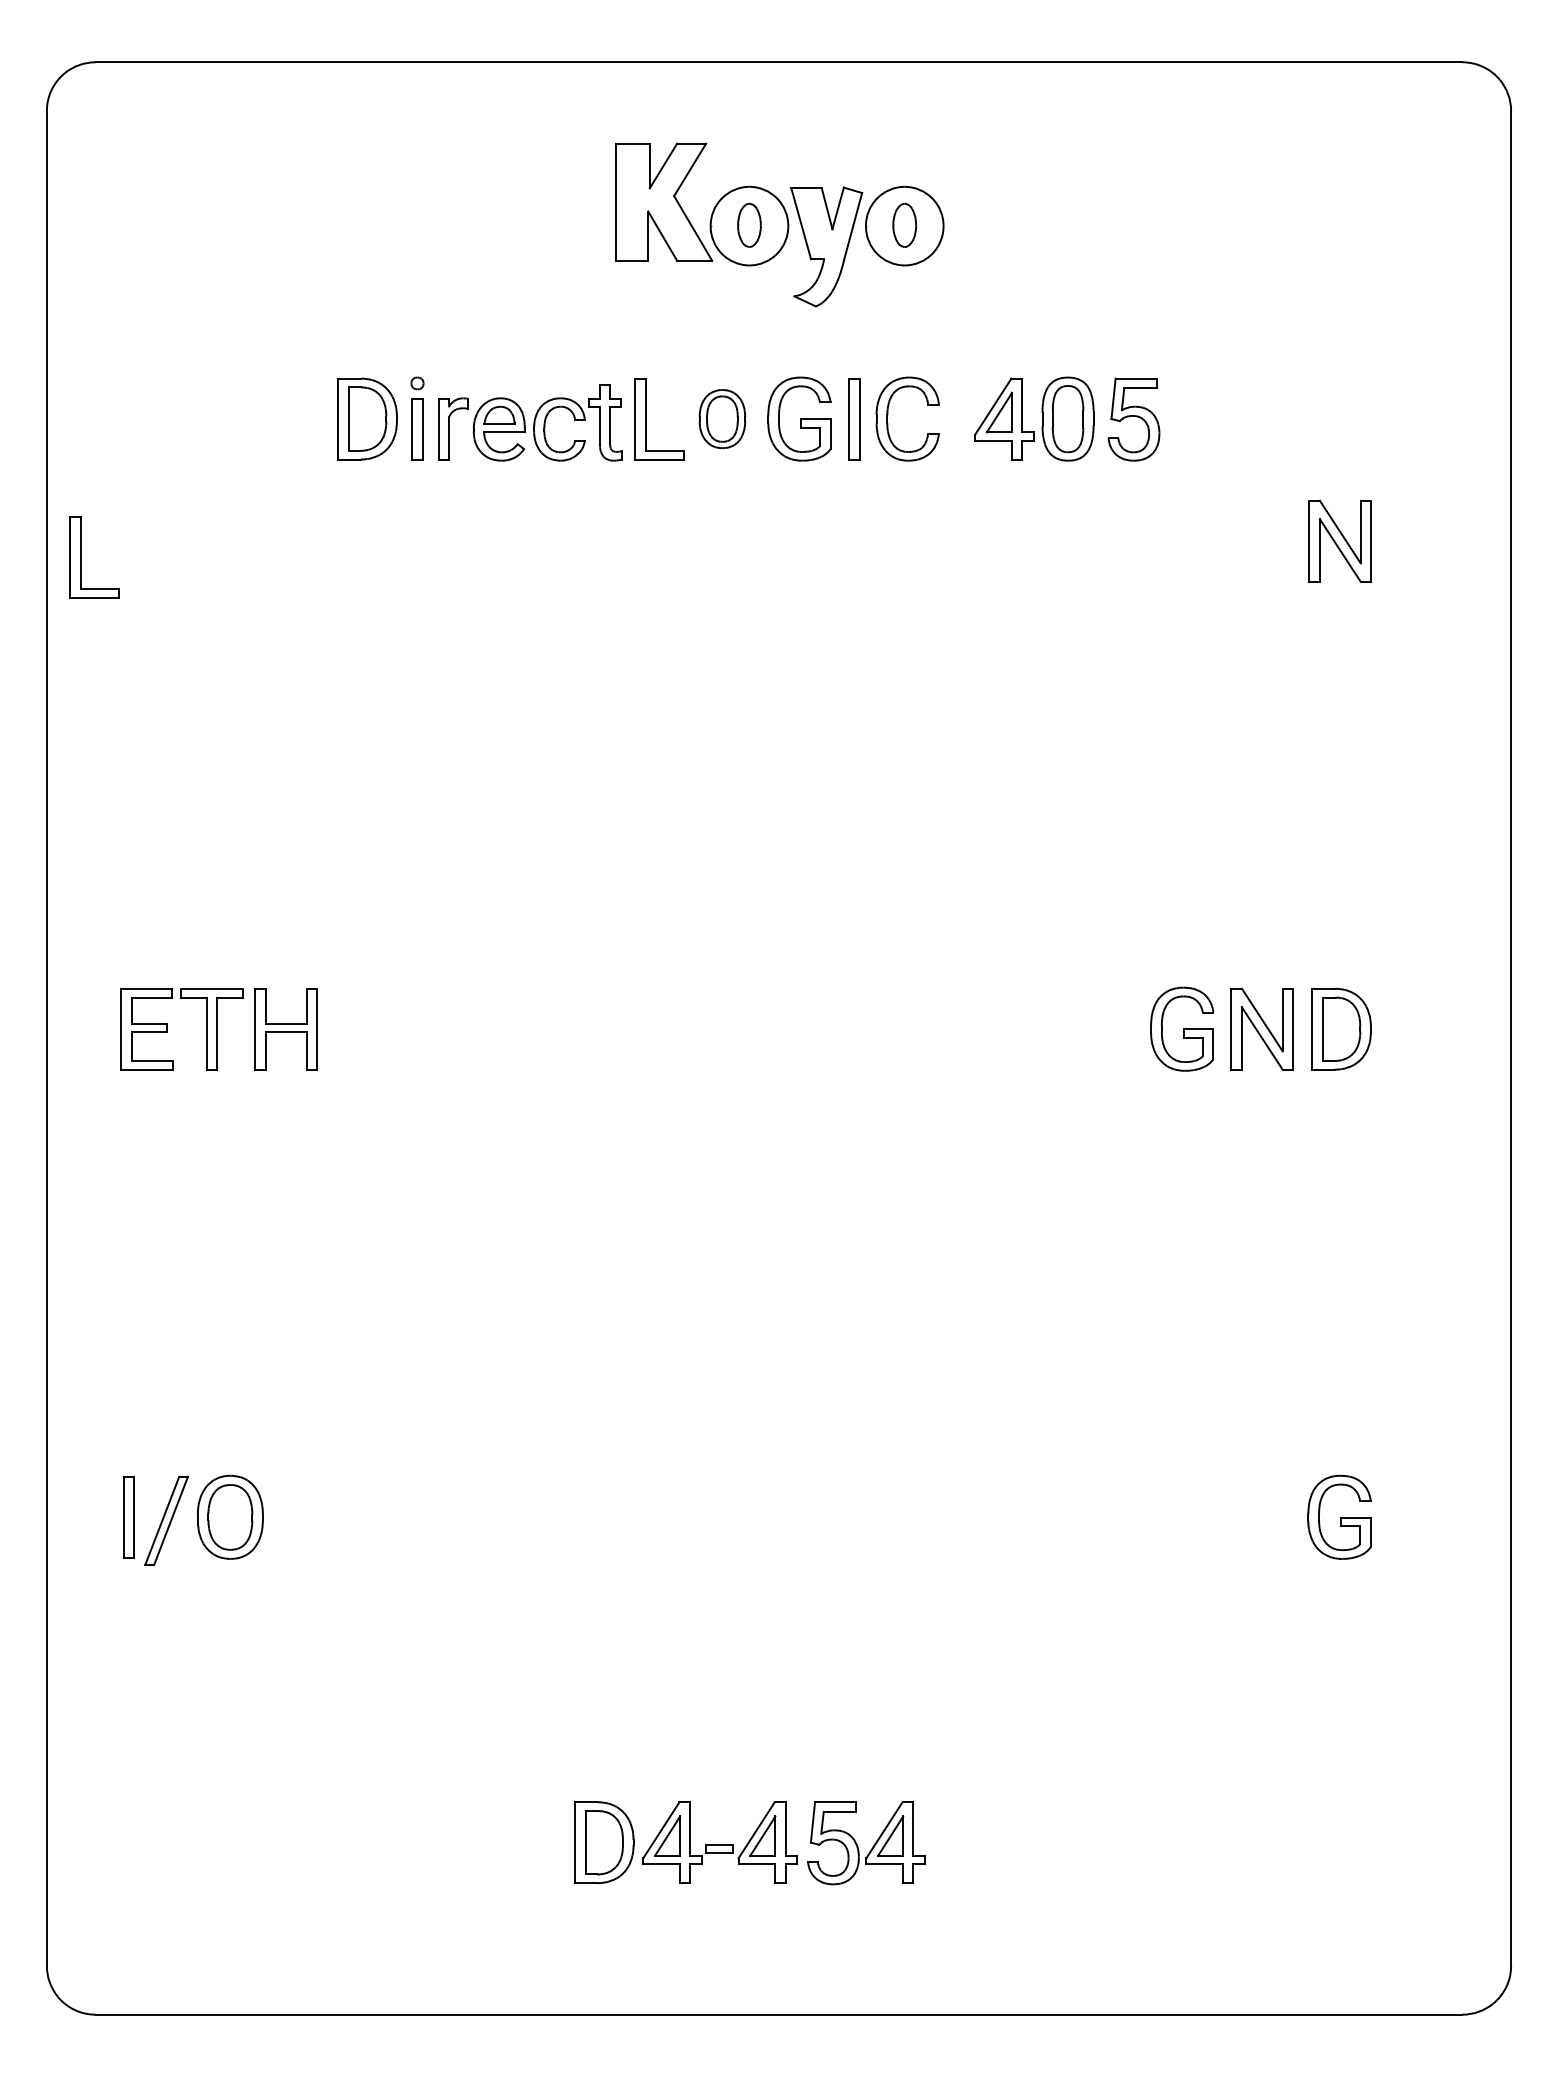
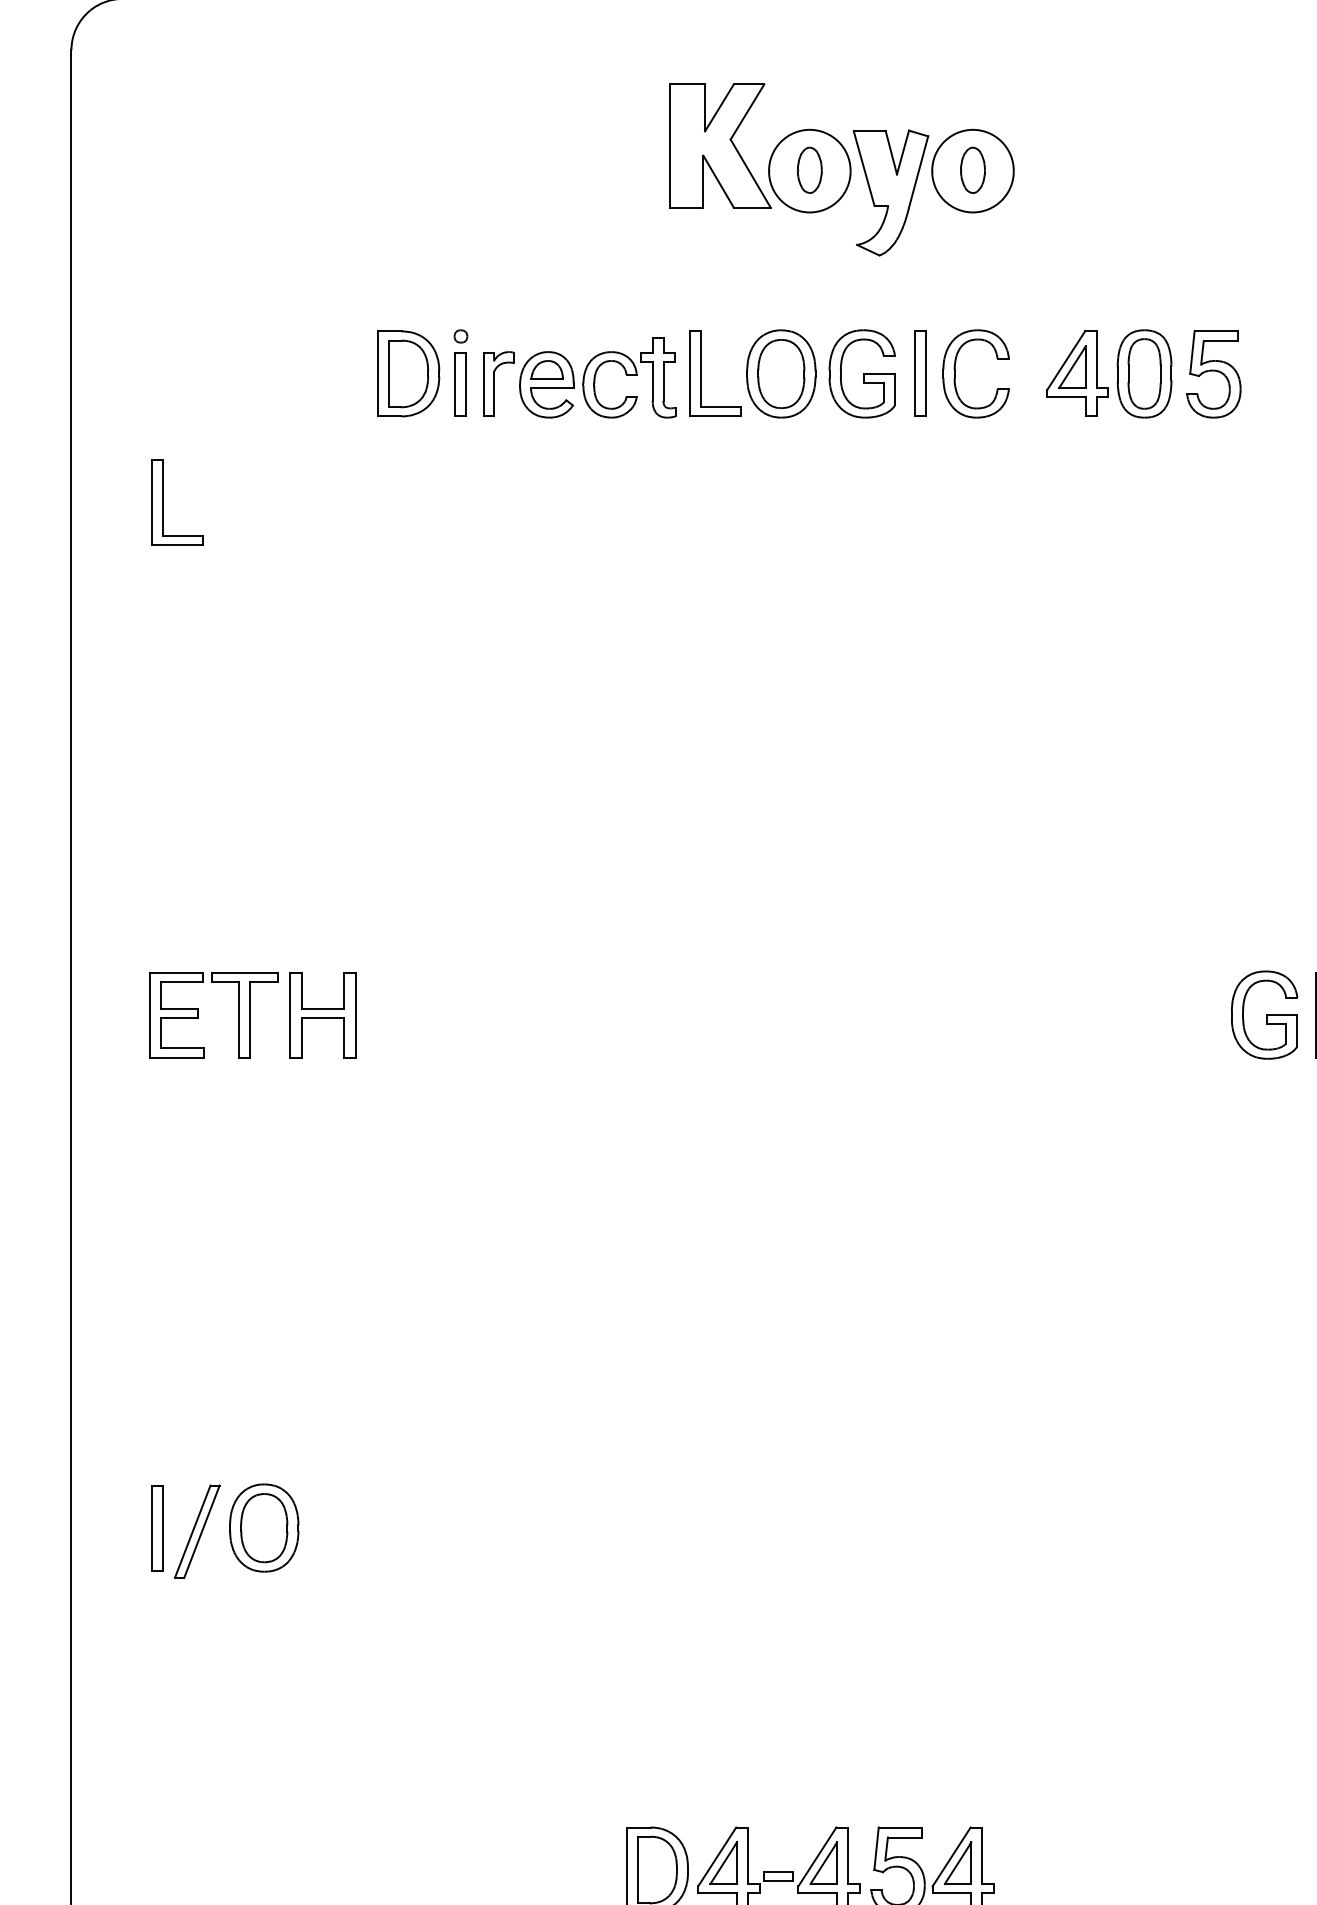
part: (722, 418) -> (781, 373), size x1.43
part: (81, 557) -> (163, 502), moved

